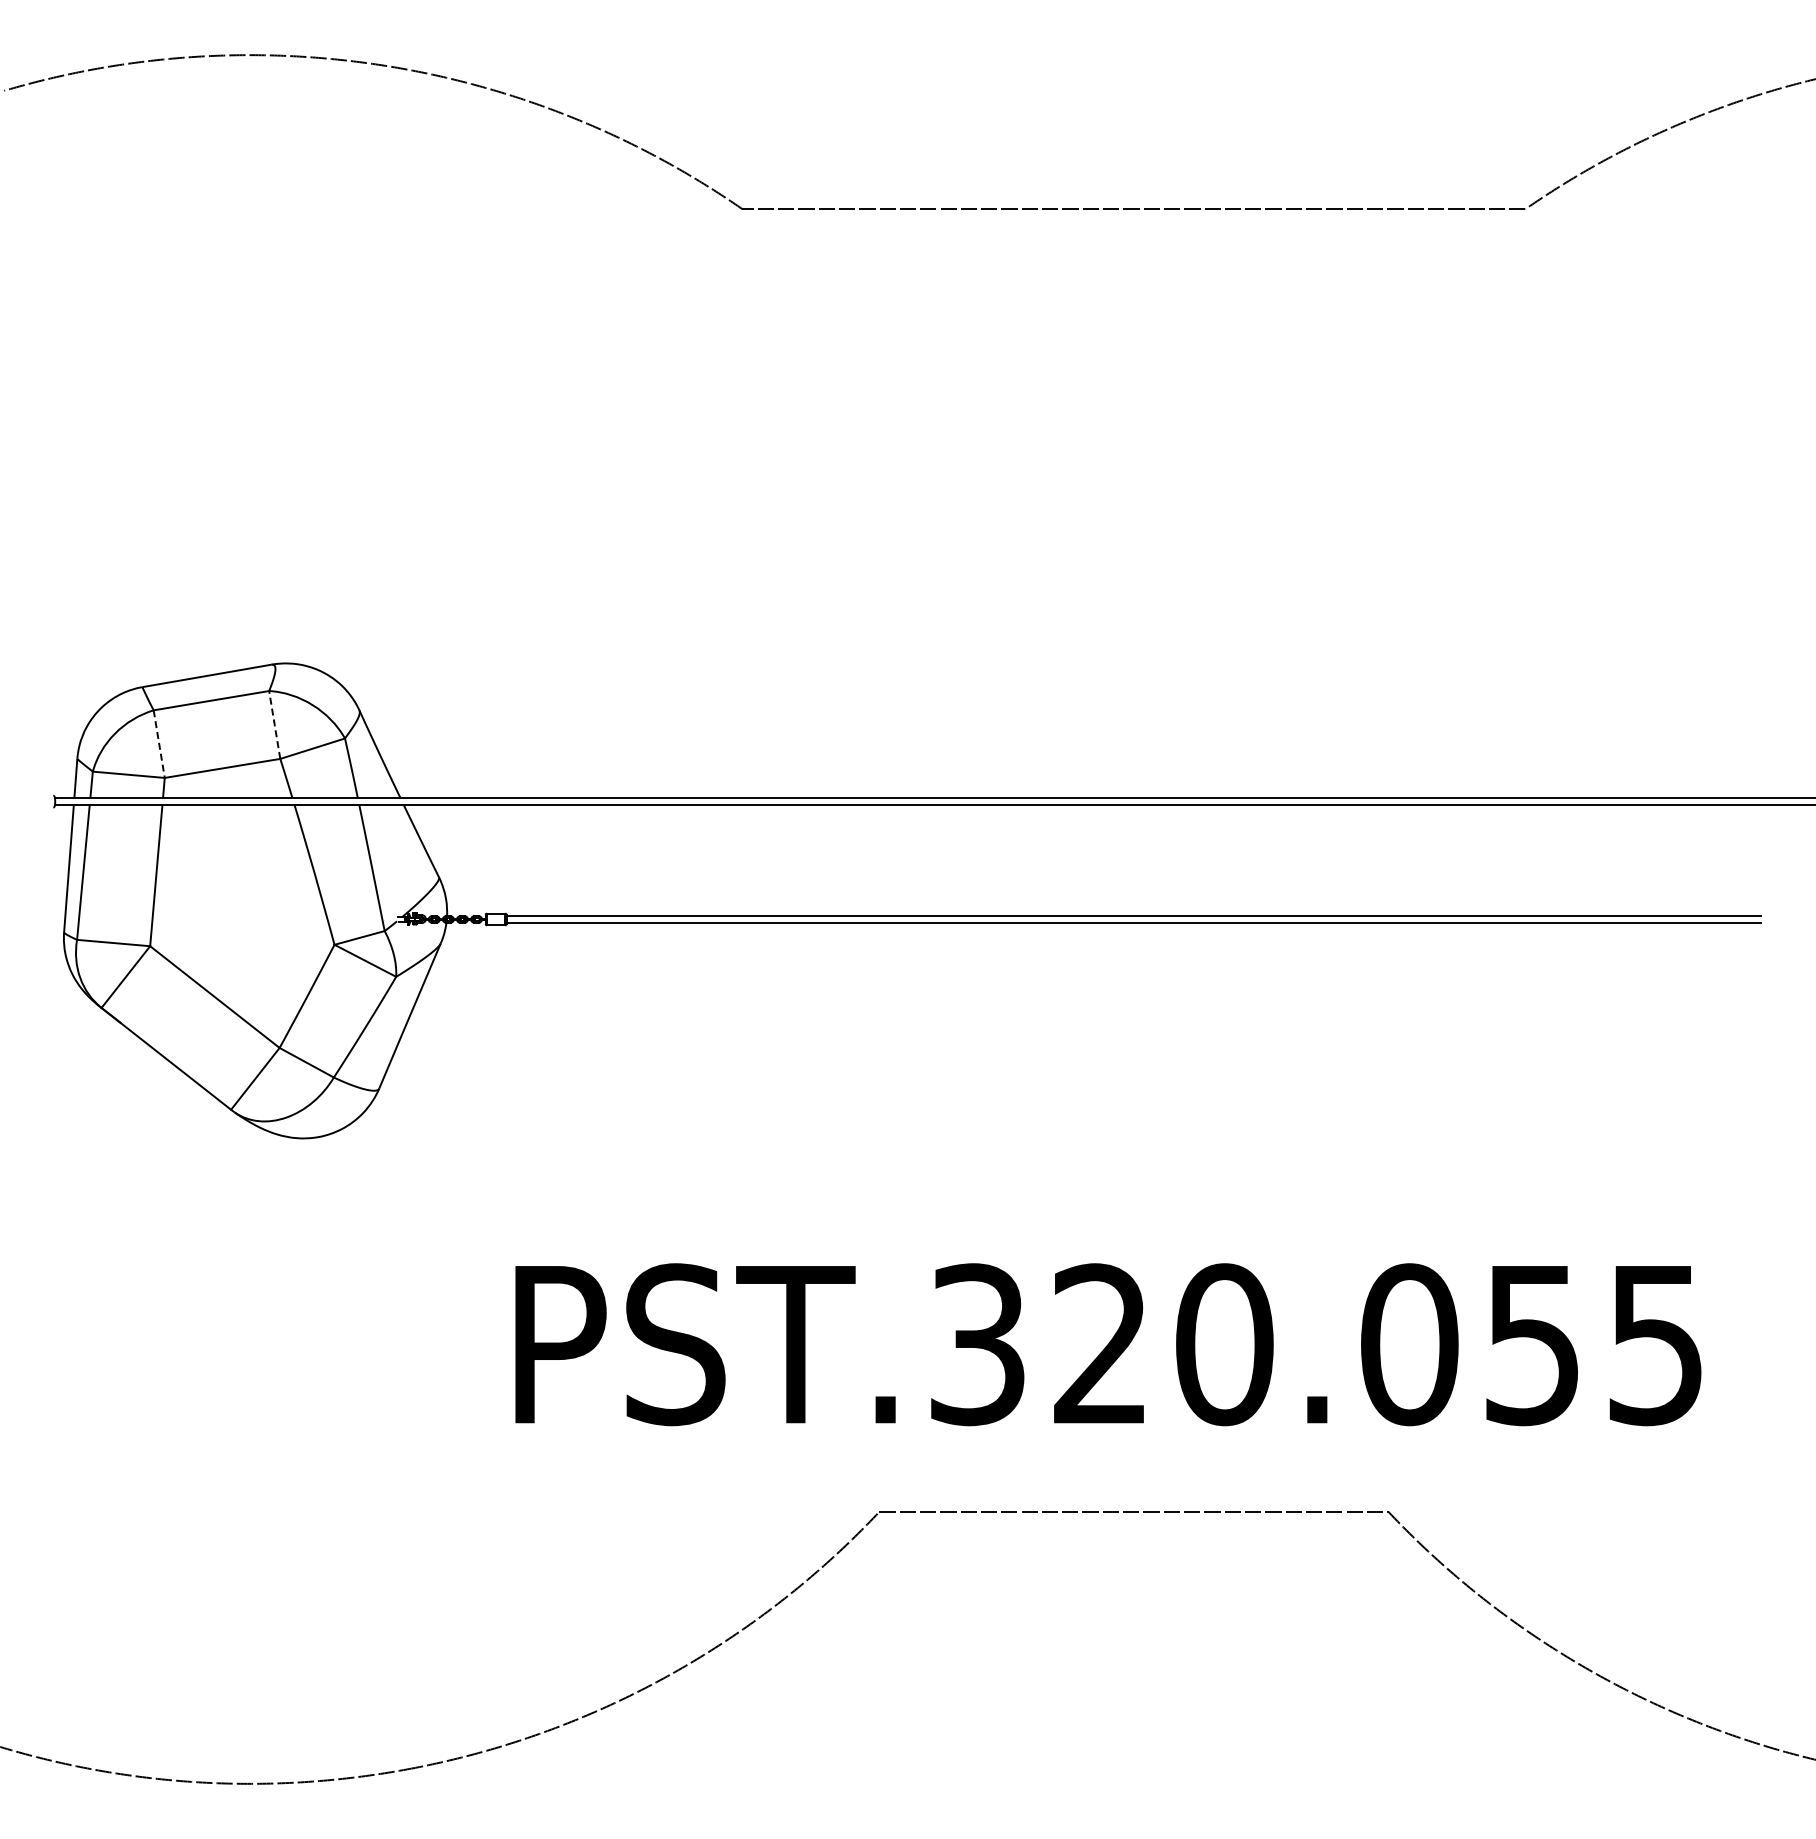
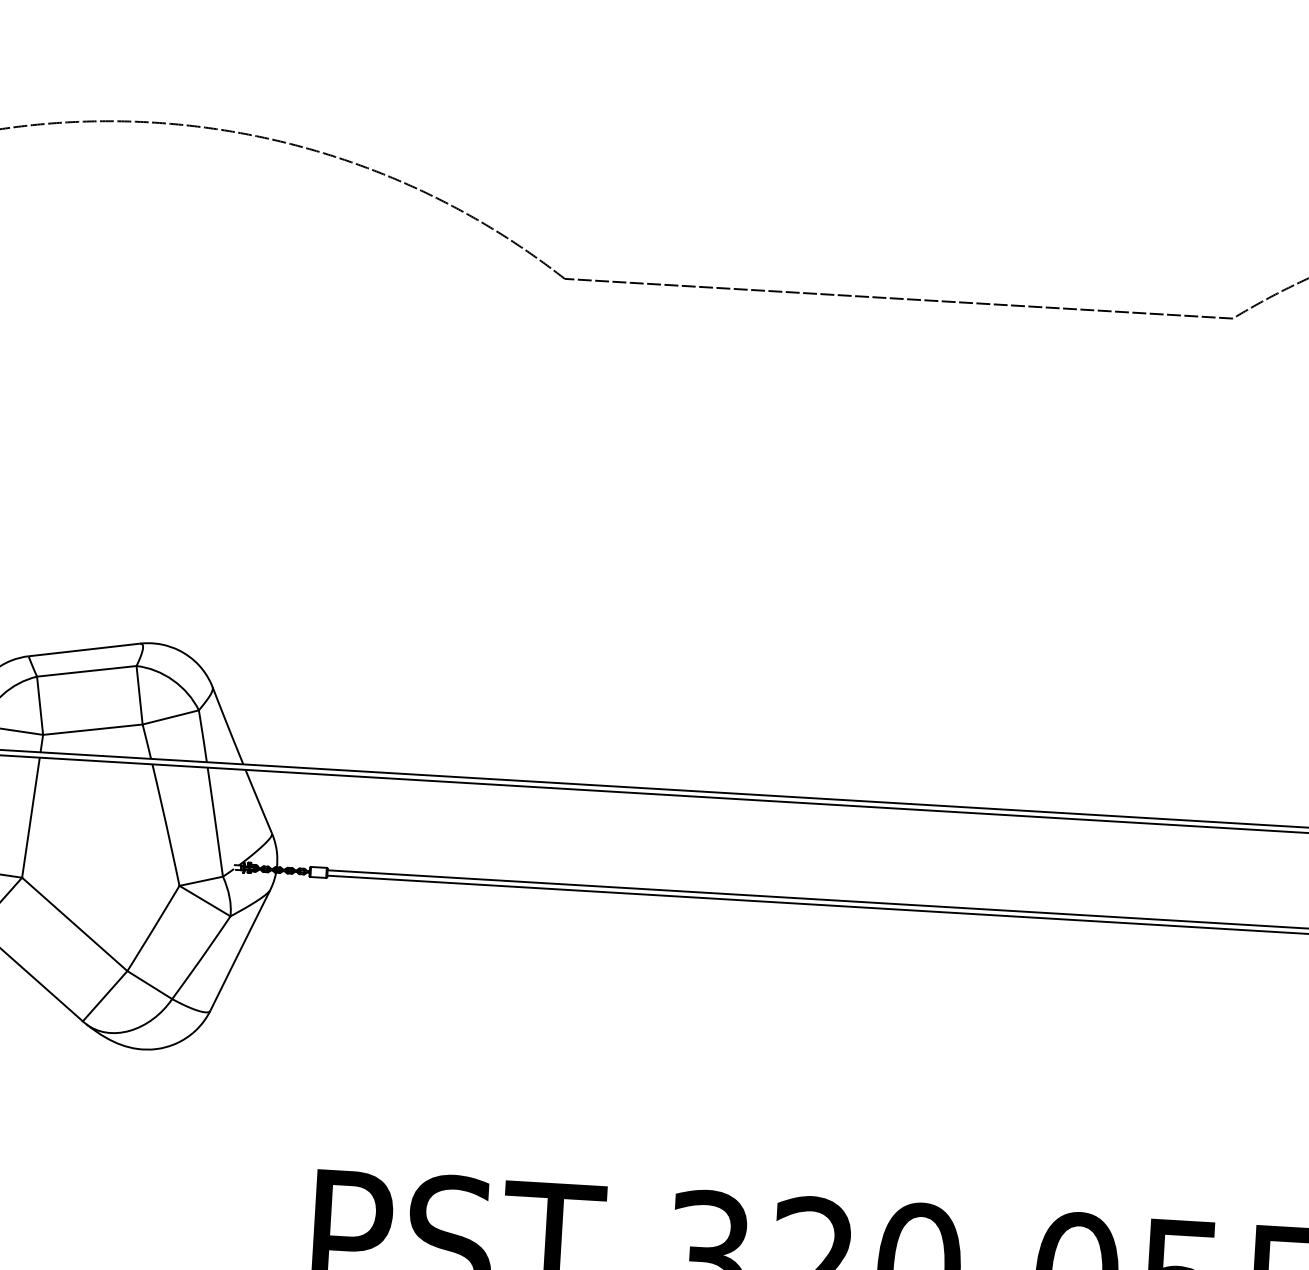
line: (274, 724) -> (139, 694), dashed -> solid
line: (159, 744) -> (40, 706), dashed -> solid

